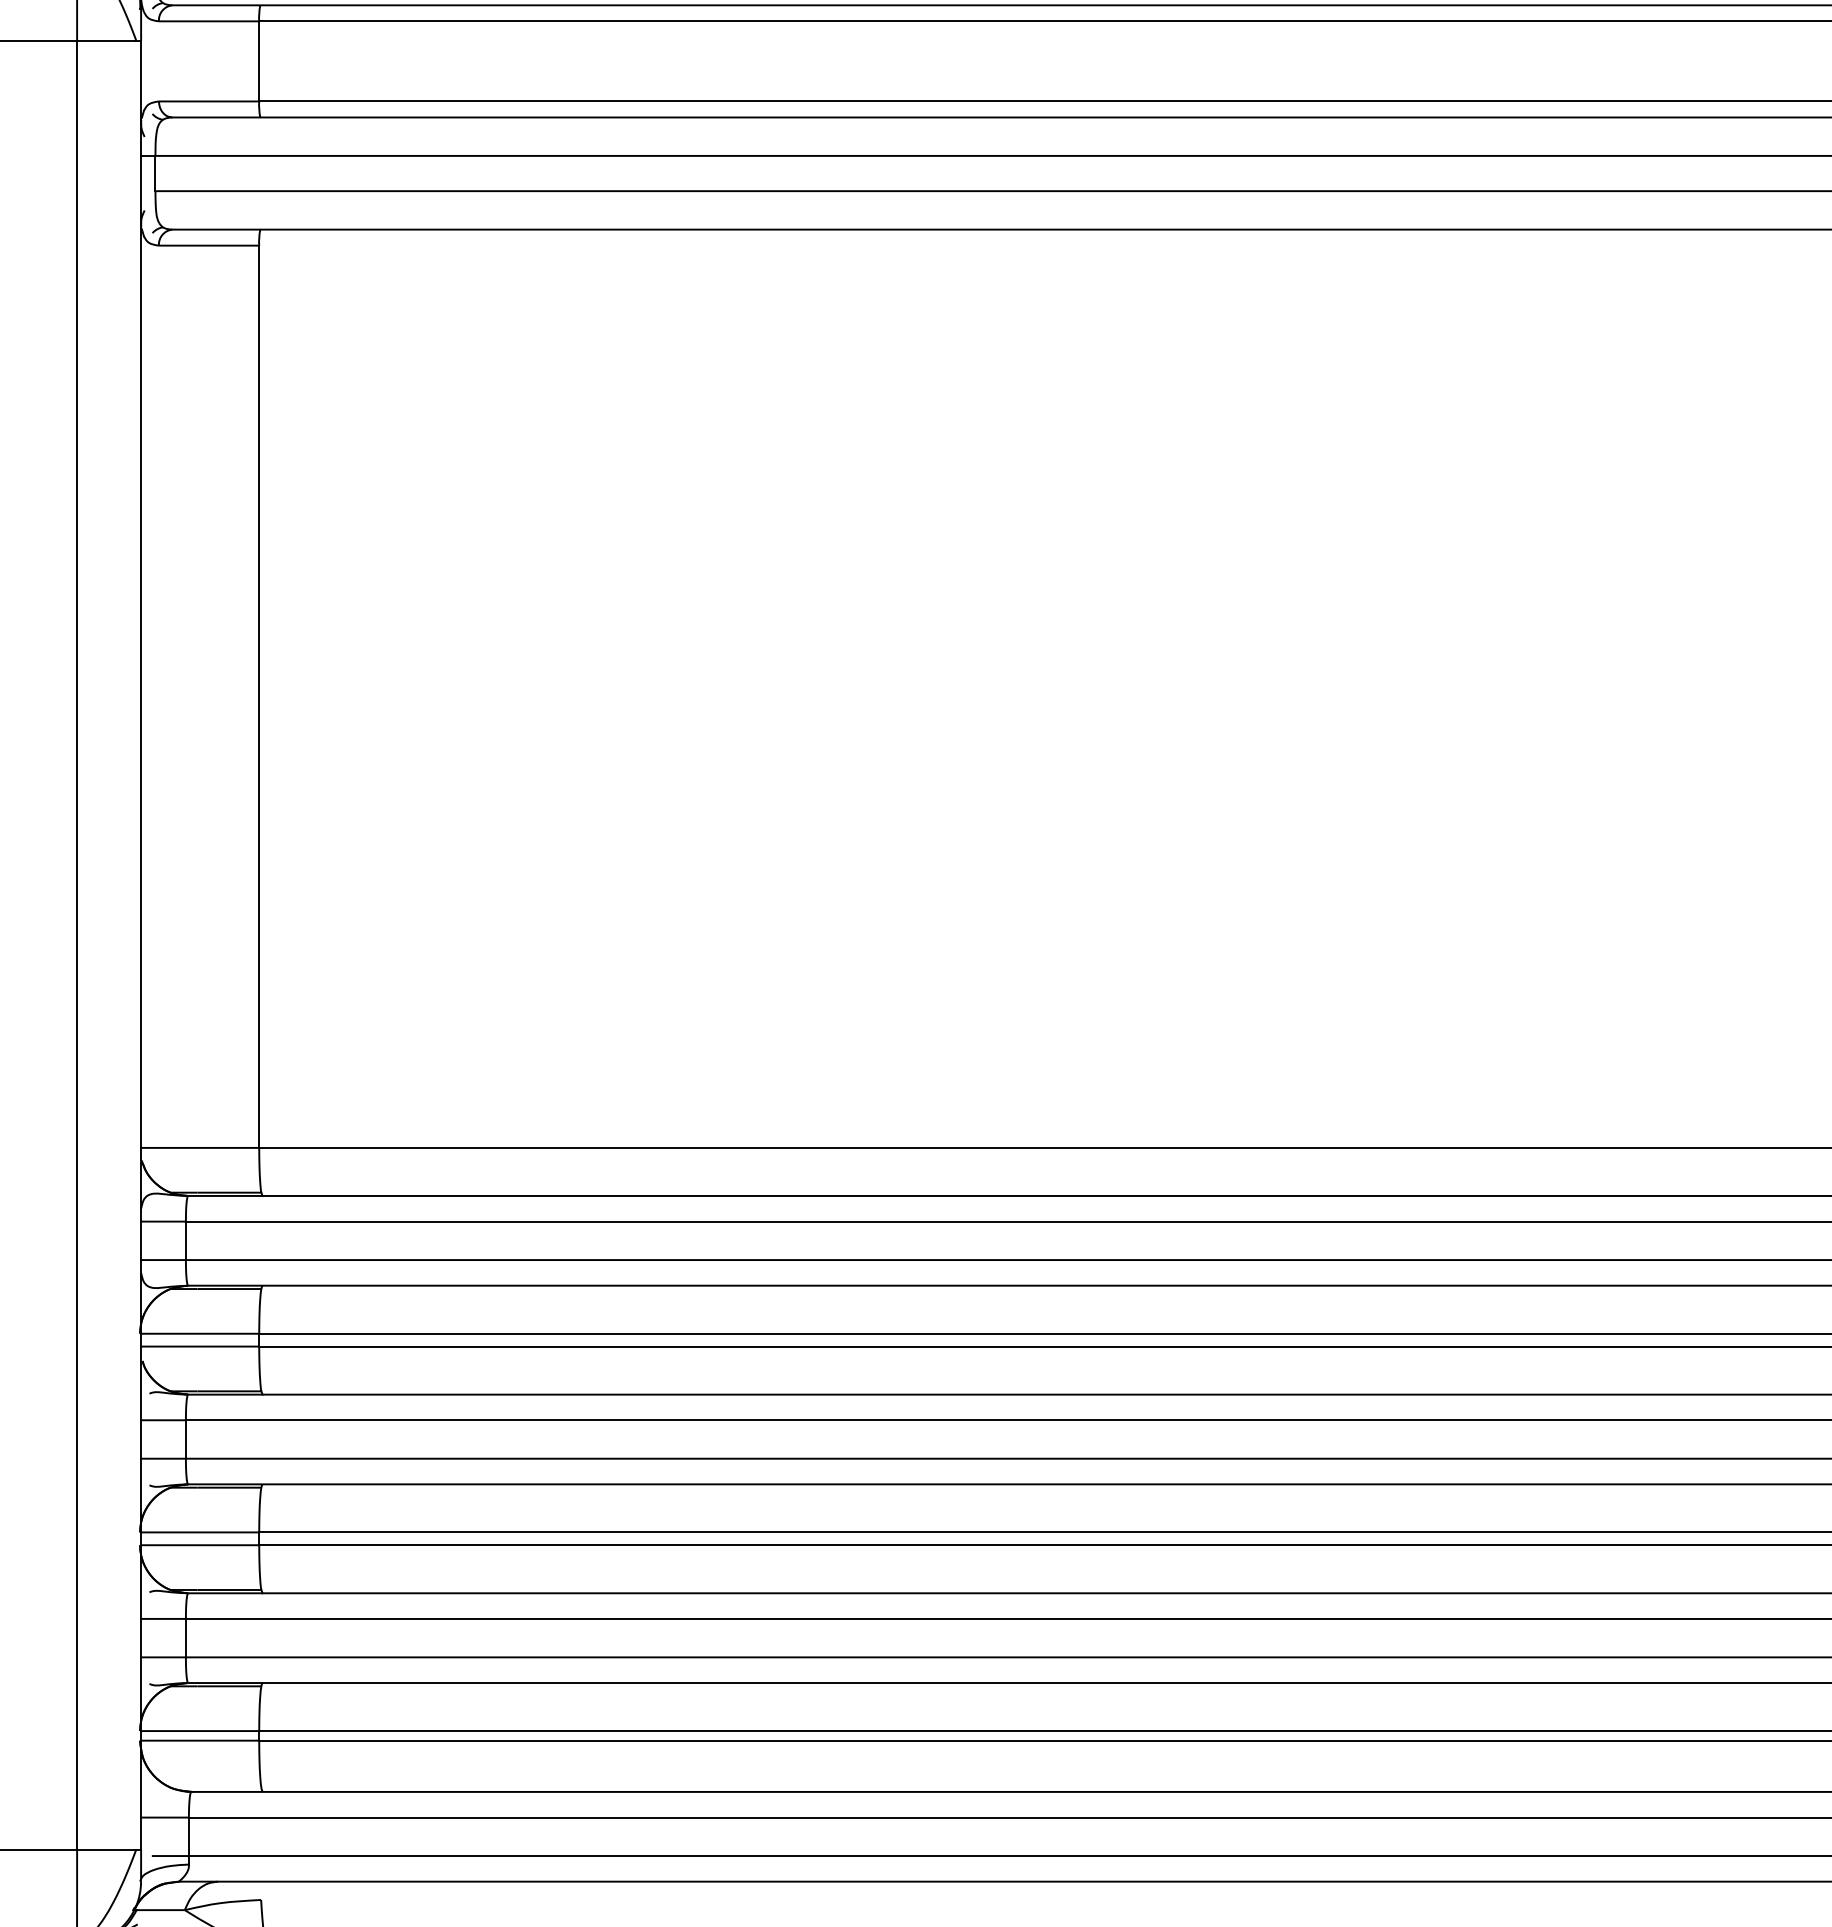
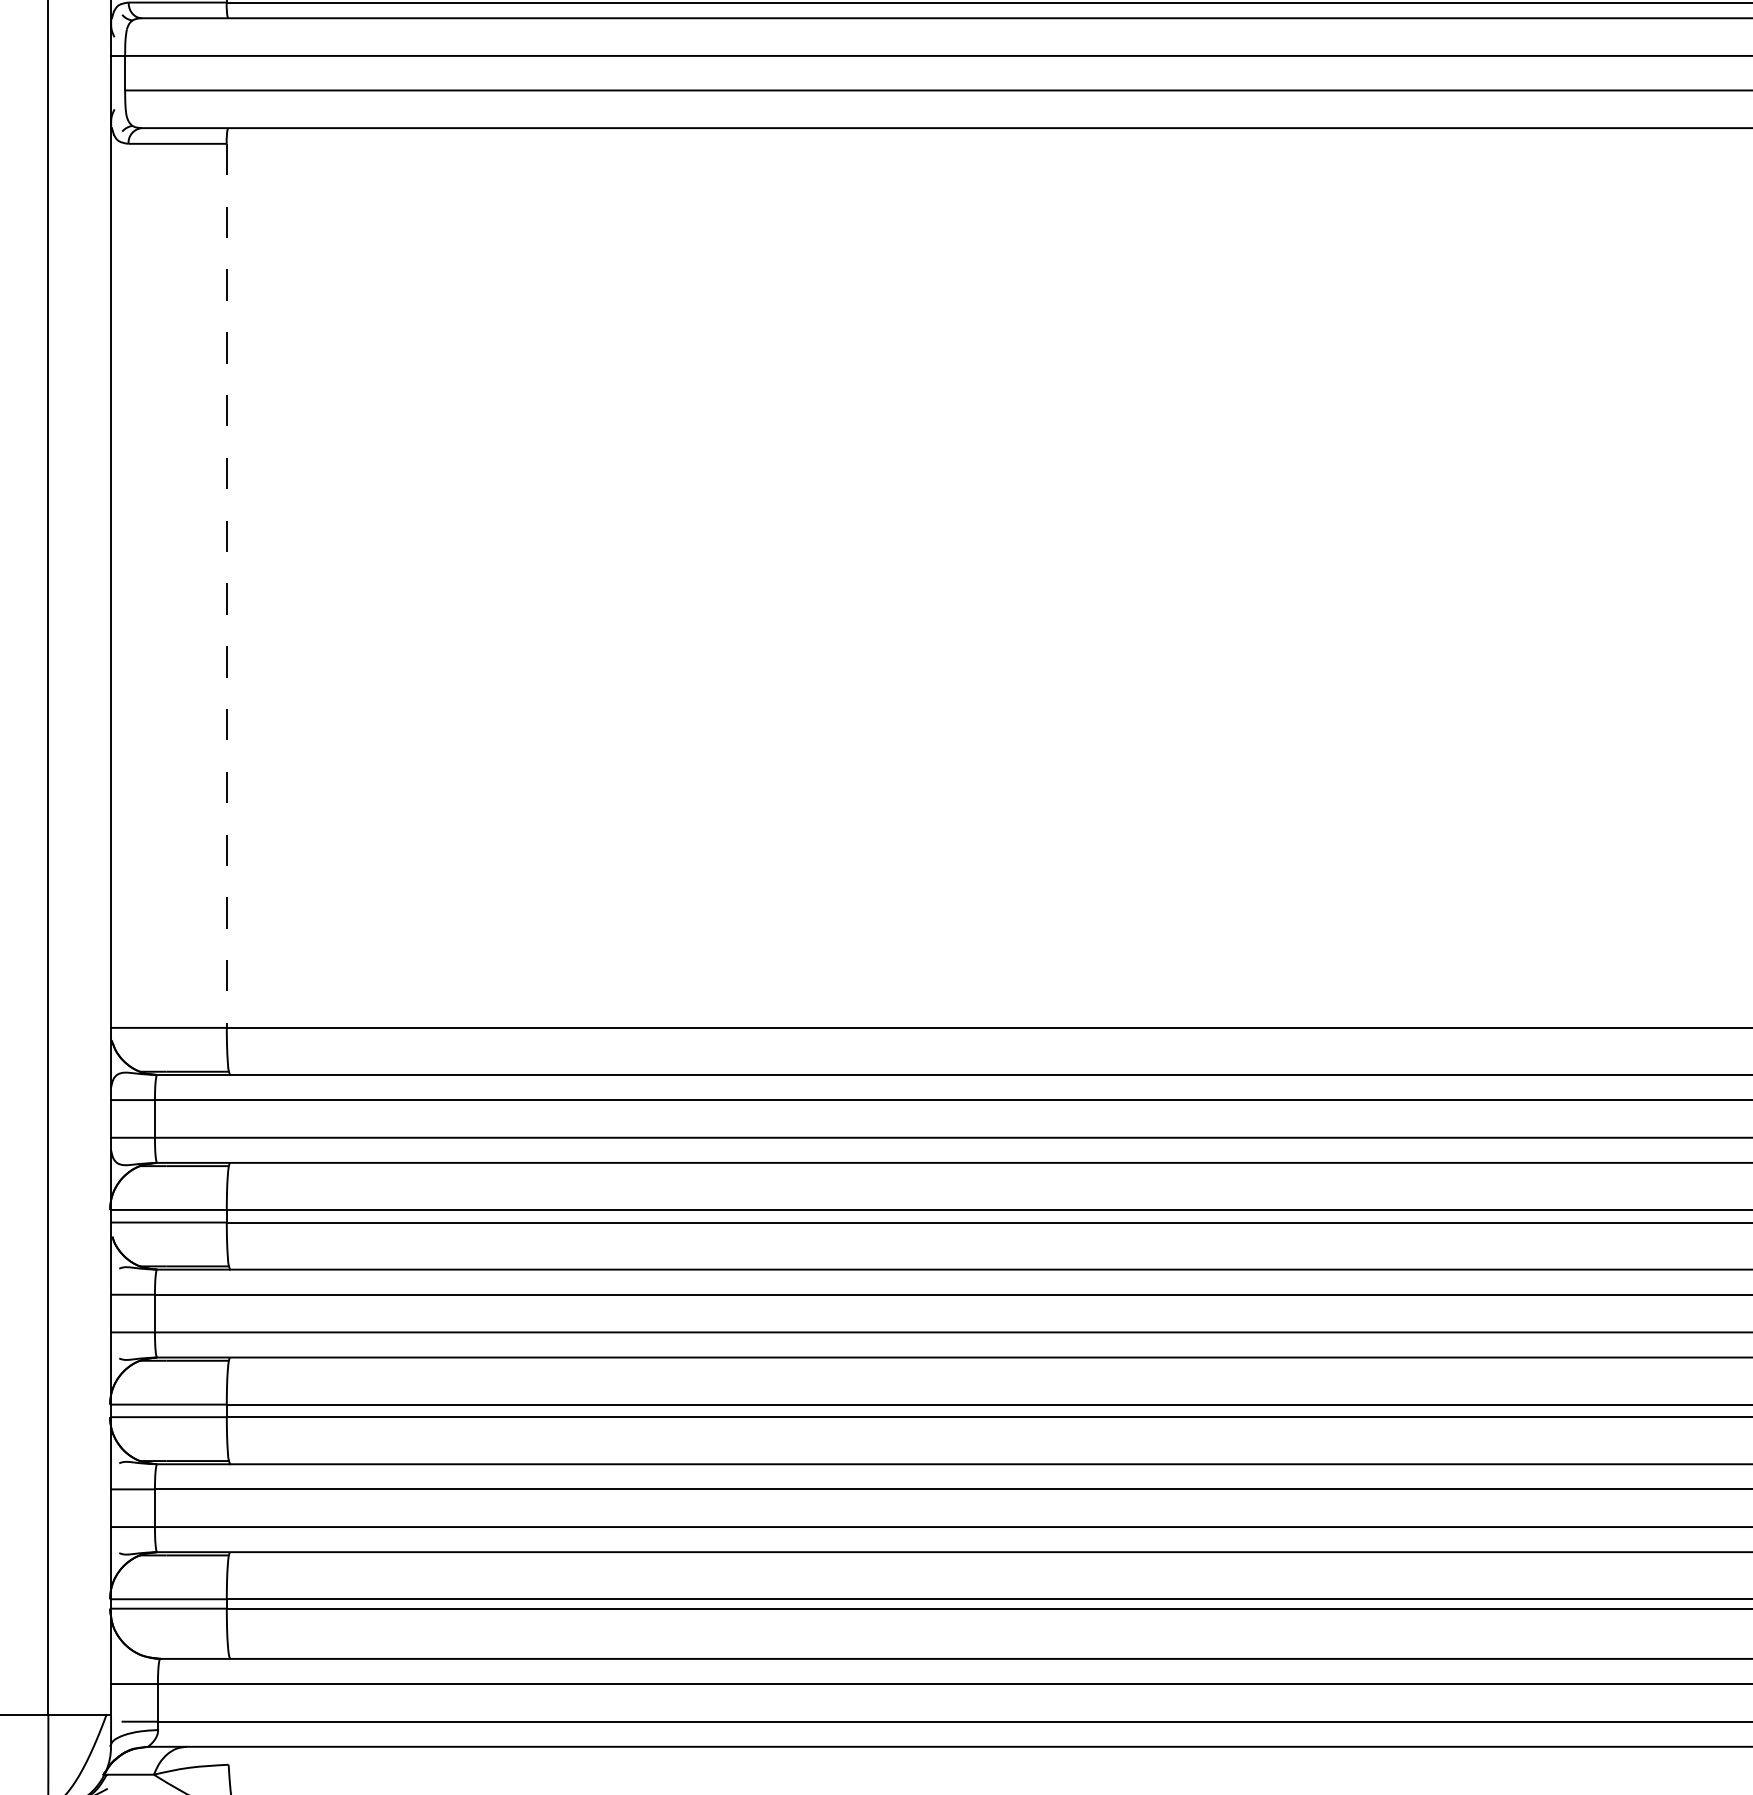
line: (259, 697) -> (227, 586), solid -> dashed

